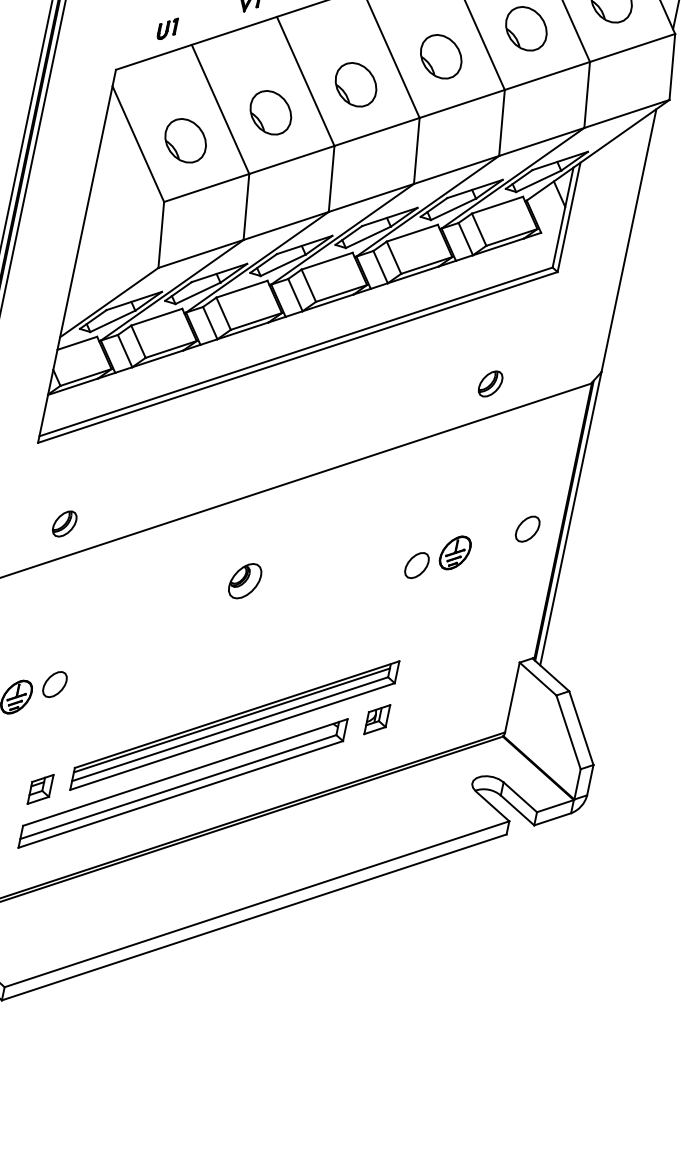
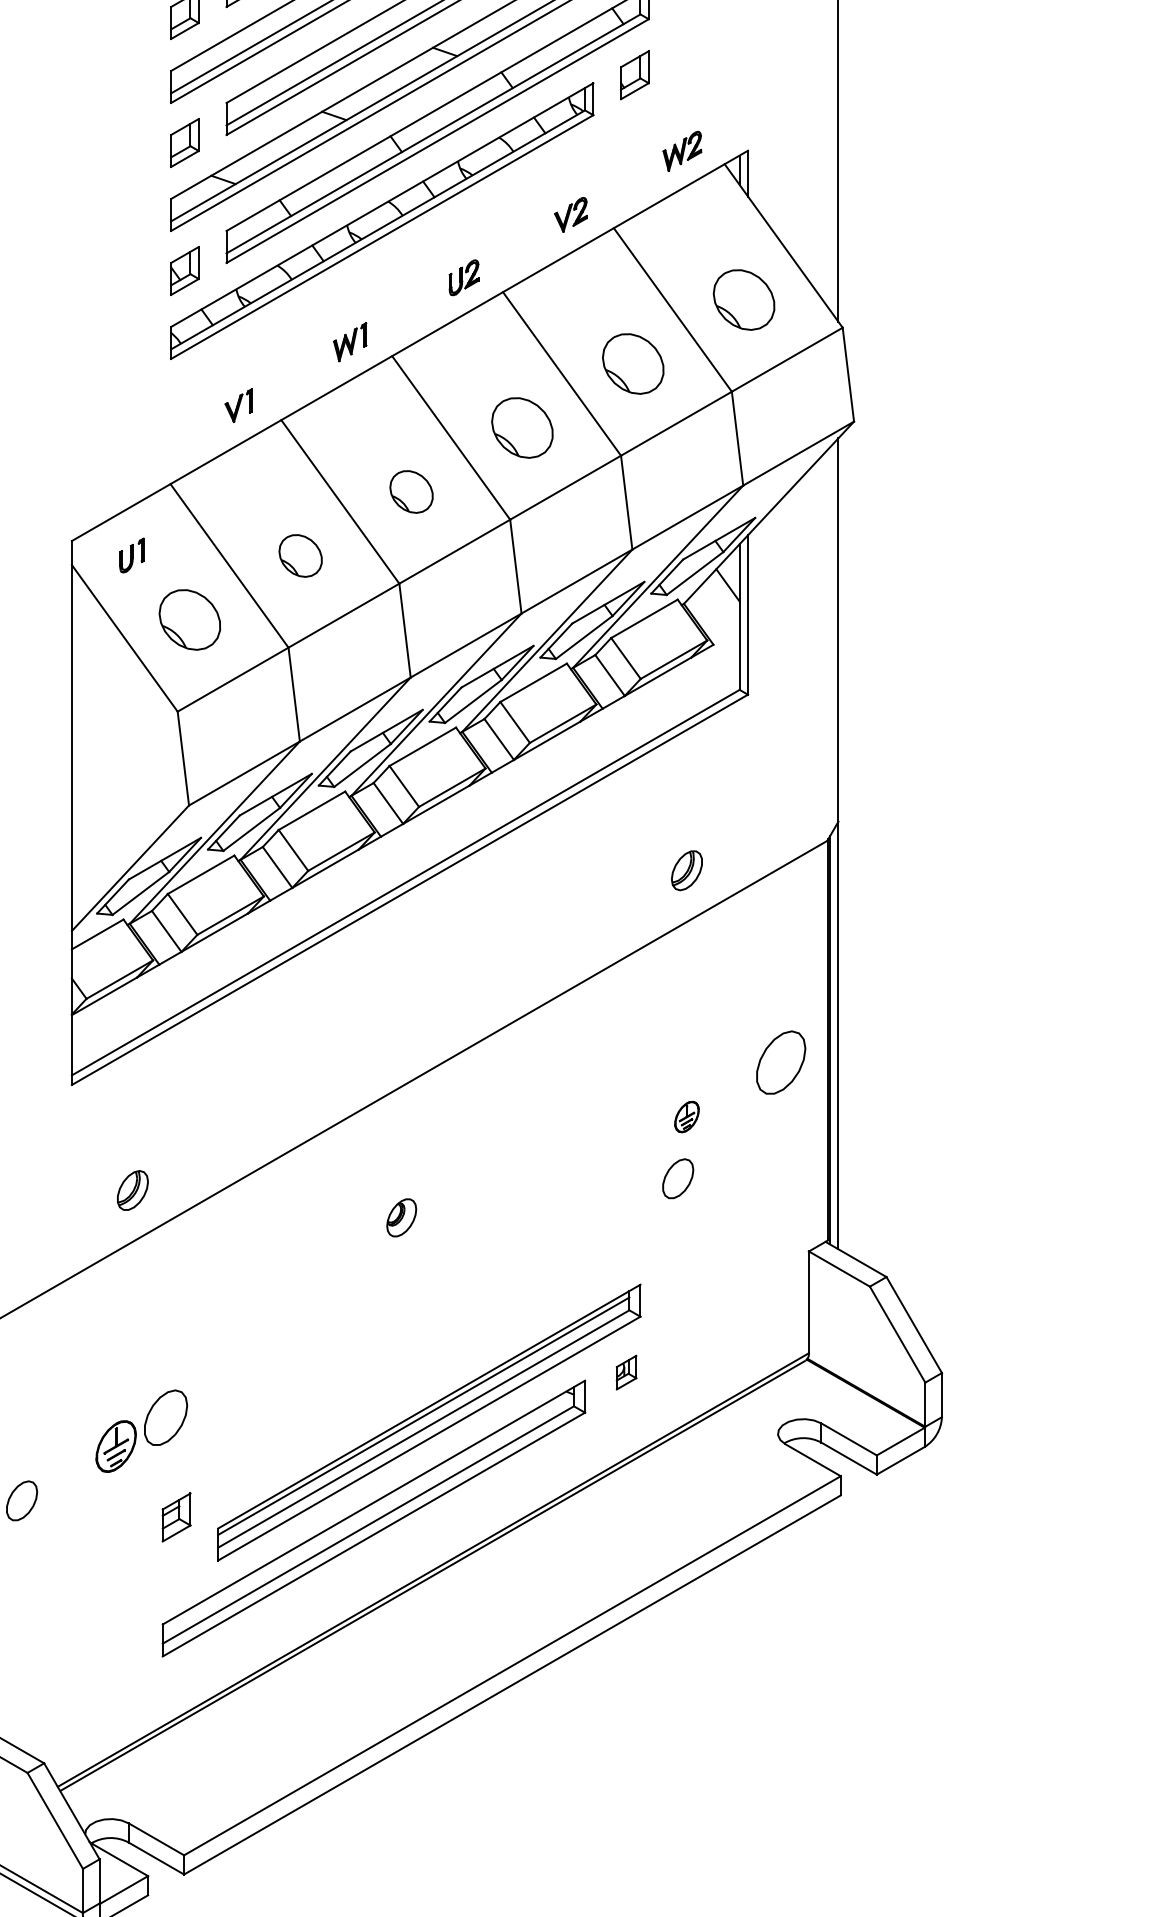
part: (167, 28) -> (131, 555), moved
part: (356, 84) -> (411, 491), size x0.7
part: (270, 112) -> (300, 555), size x0.7
part: (527, 529) -> (781, 1062), size x1.6
part: (455, 552) -> (686, 1116), size x0.6
part: (417, 565) -> (678, 1178), moved
part: (245, 580) -> (401, 1217), size x0.7
part: (55, 684) -> (166, 1417), size x1.4
part: (377, 719) -> (626, 1372), size x0.7
part: (40, 789) -> (176, 1517), moved

